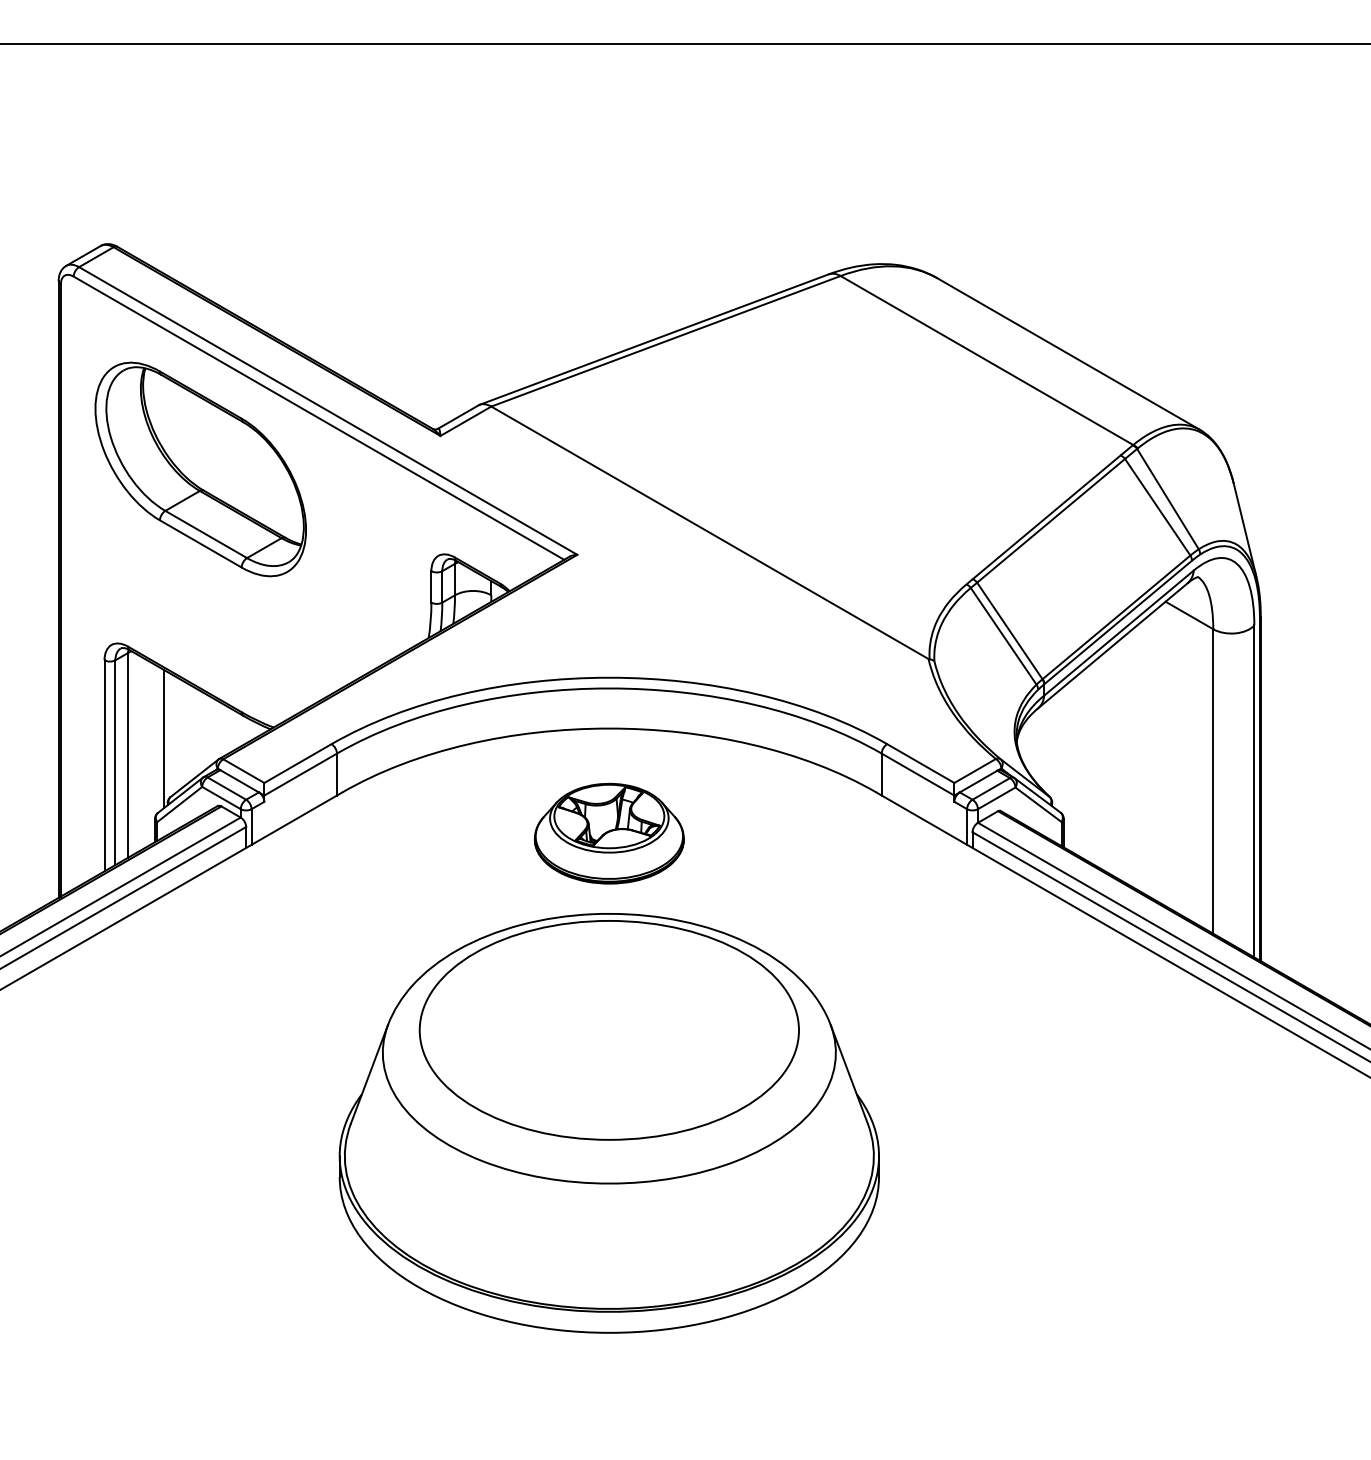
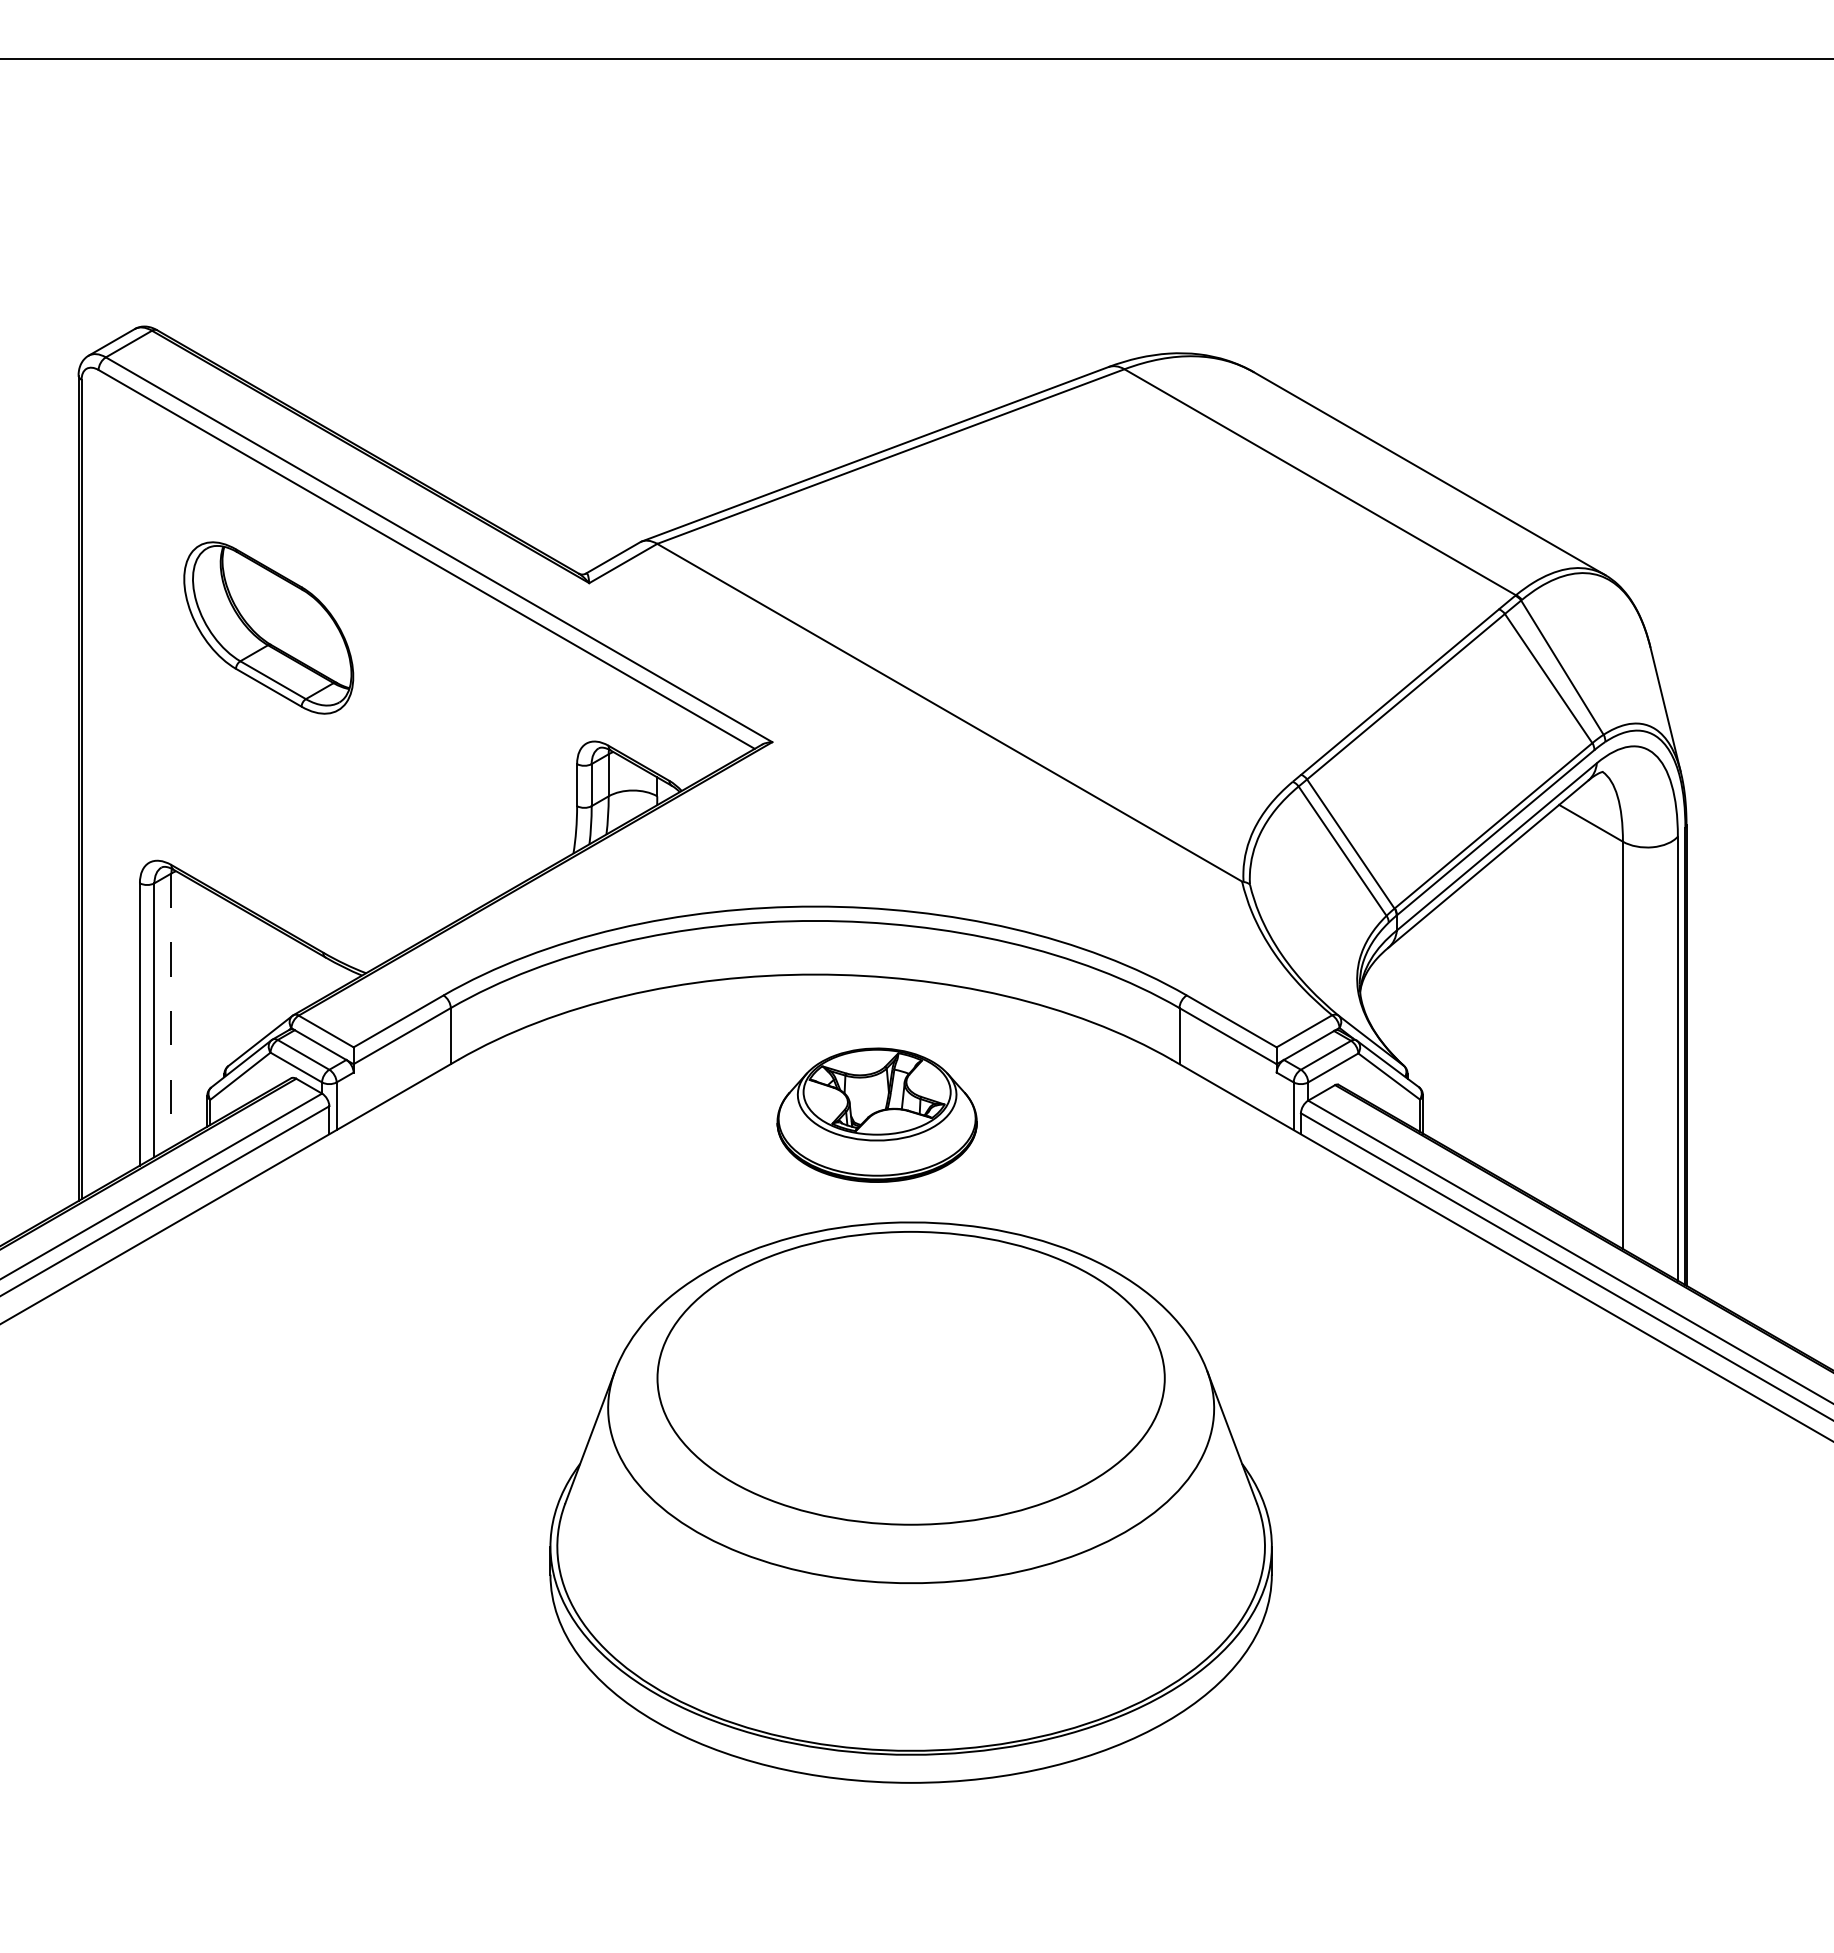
part: (200, 469) -> (268, 627), size x0.6
line: (164, 738) -> (220, 988), removed
line: (128, 755) -> (171, 1010), solid -> dashed
part: (608, 833) -> (876, 1114), moved
part: (608, 1123) -> (910, 1502), moved

